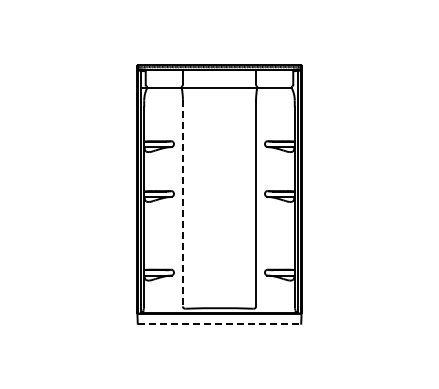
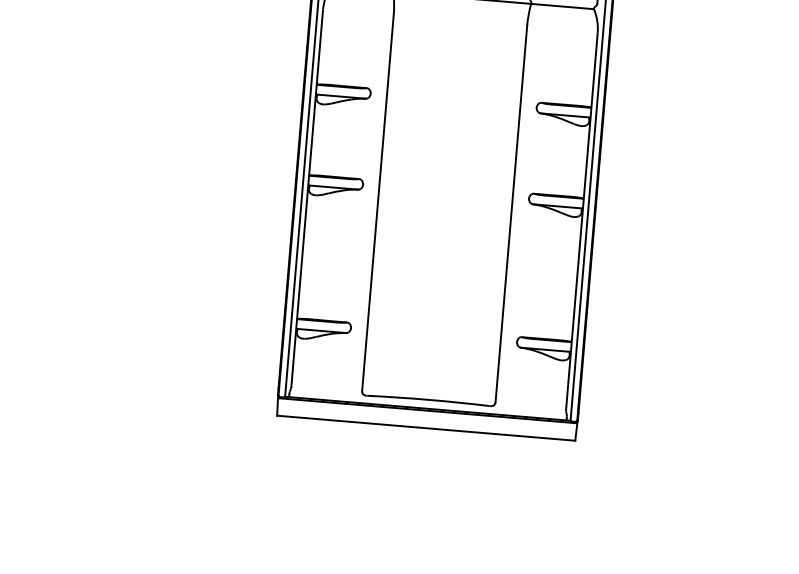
line: (182, 203) -> (377, 203), dashed -> solid
line: (219, 323) -> (426, 427), dashed -> solid

